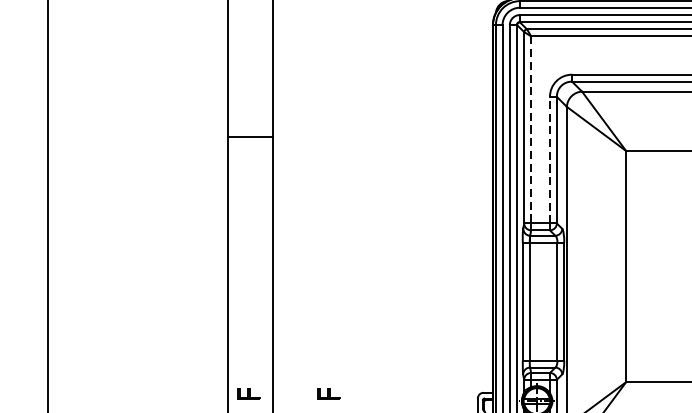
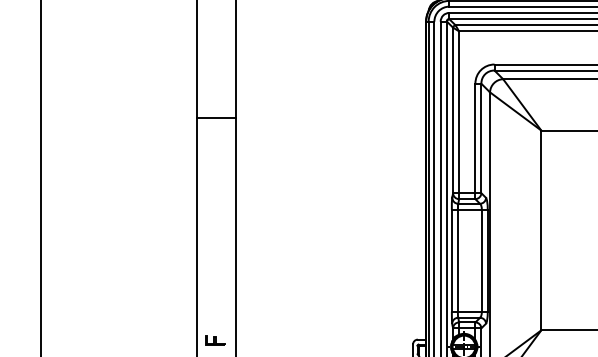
line: (531, 130) -> (459, 112), dashed -> solid
line: (550, 160) -> (475, 138), dashed -> solid
part: (329, 393) -> (284, 340), removed

